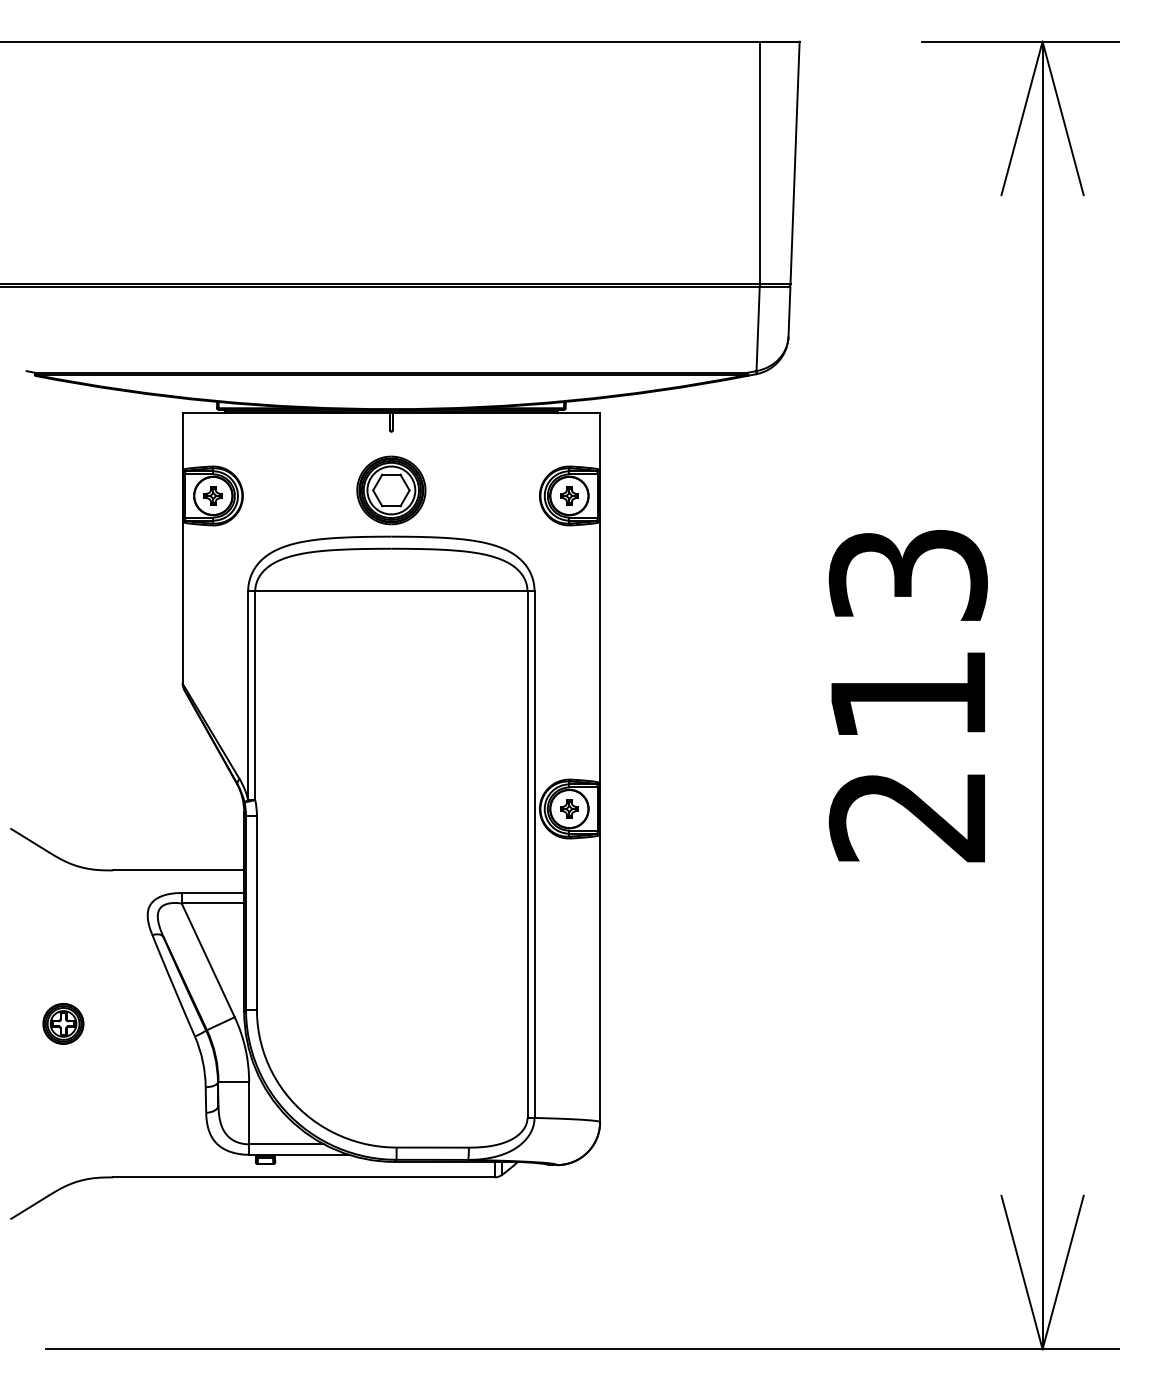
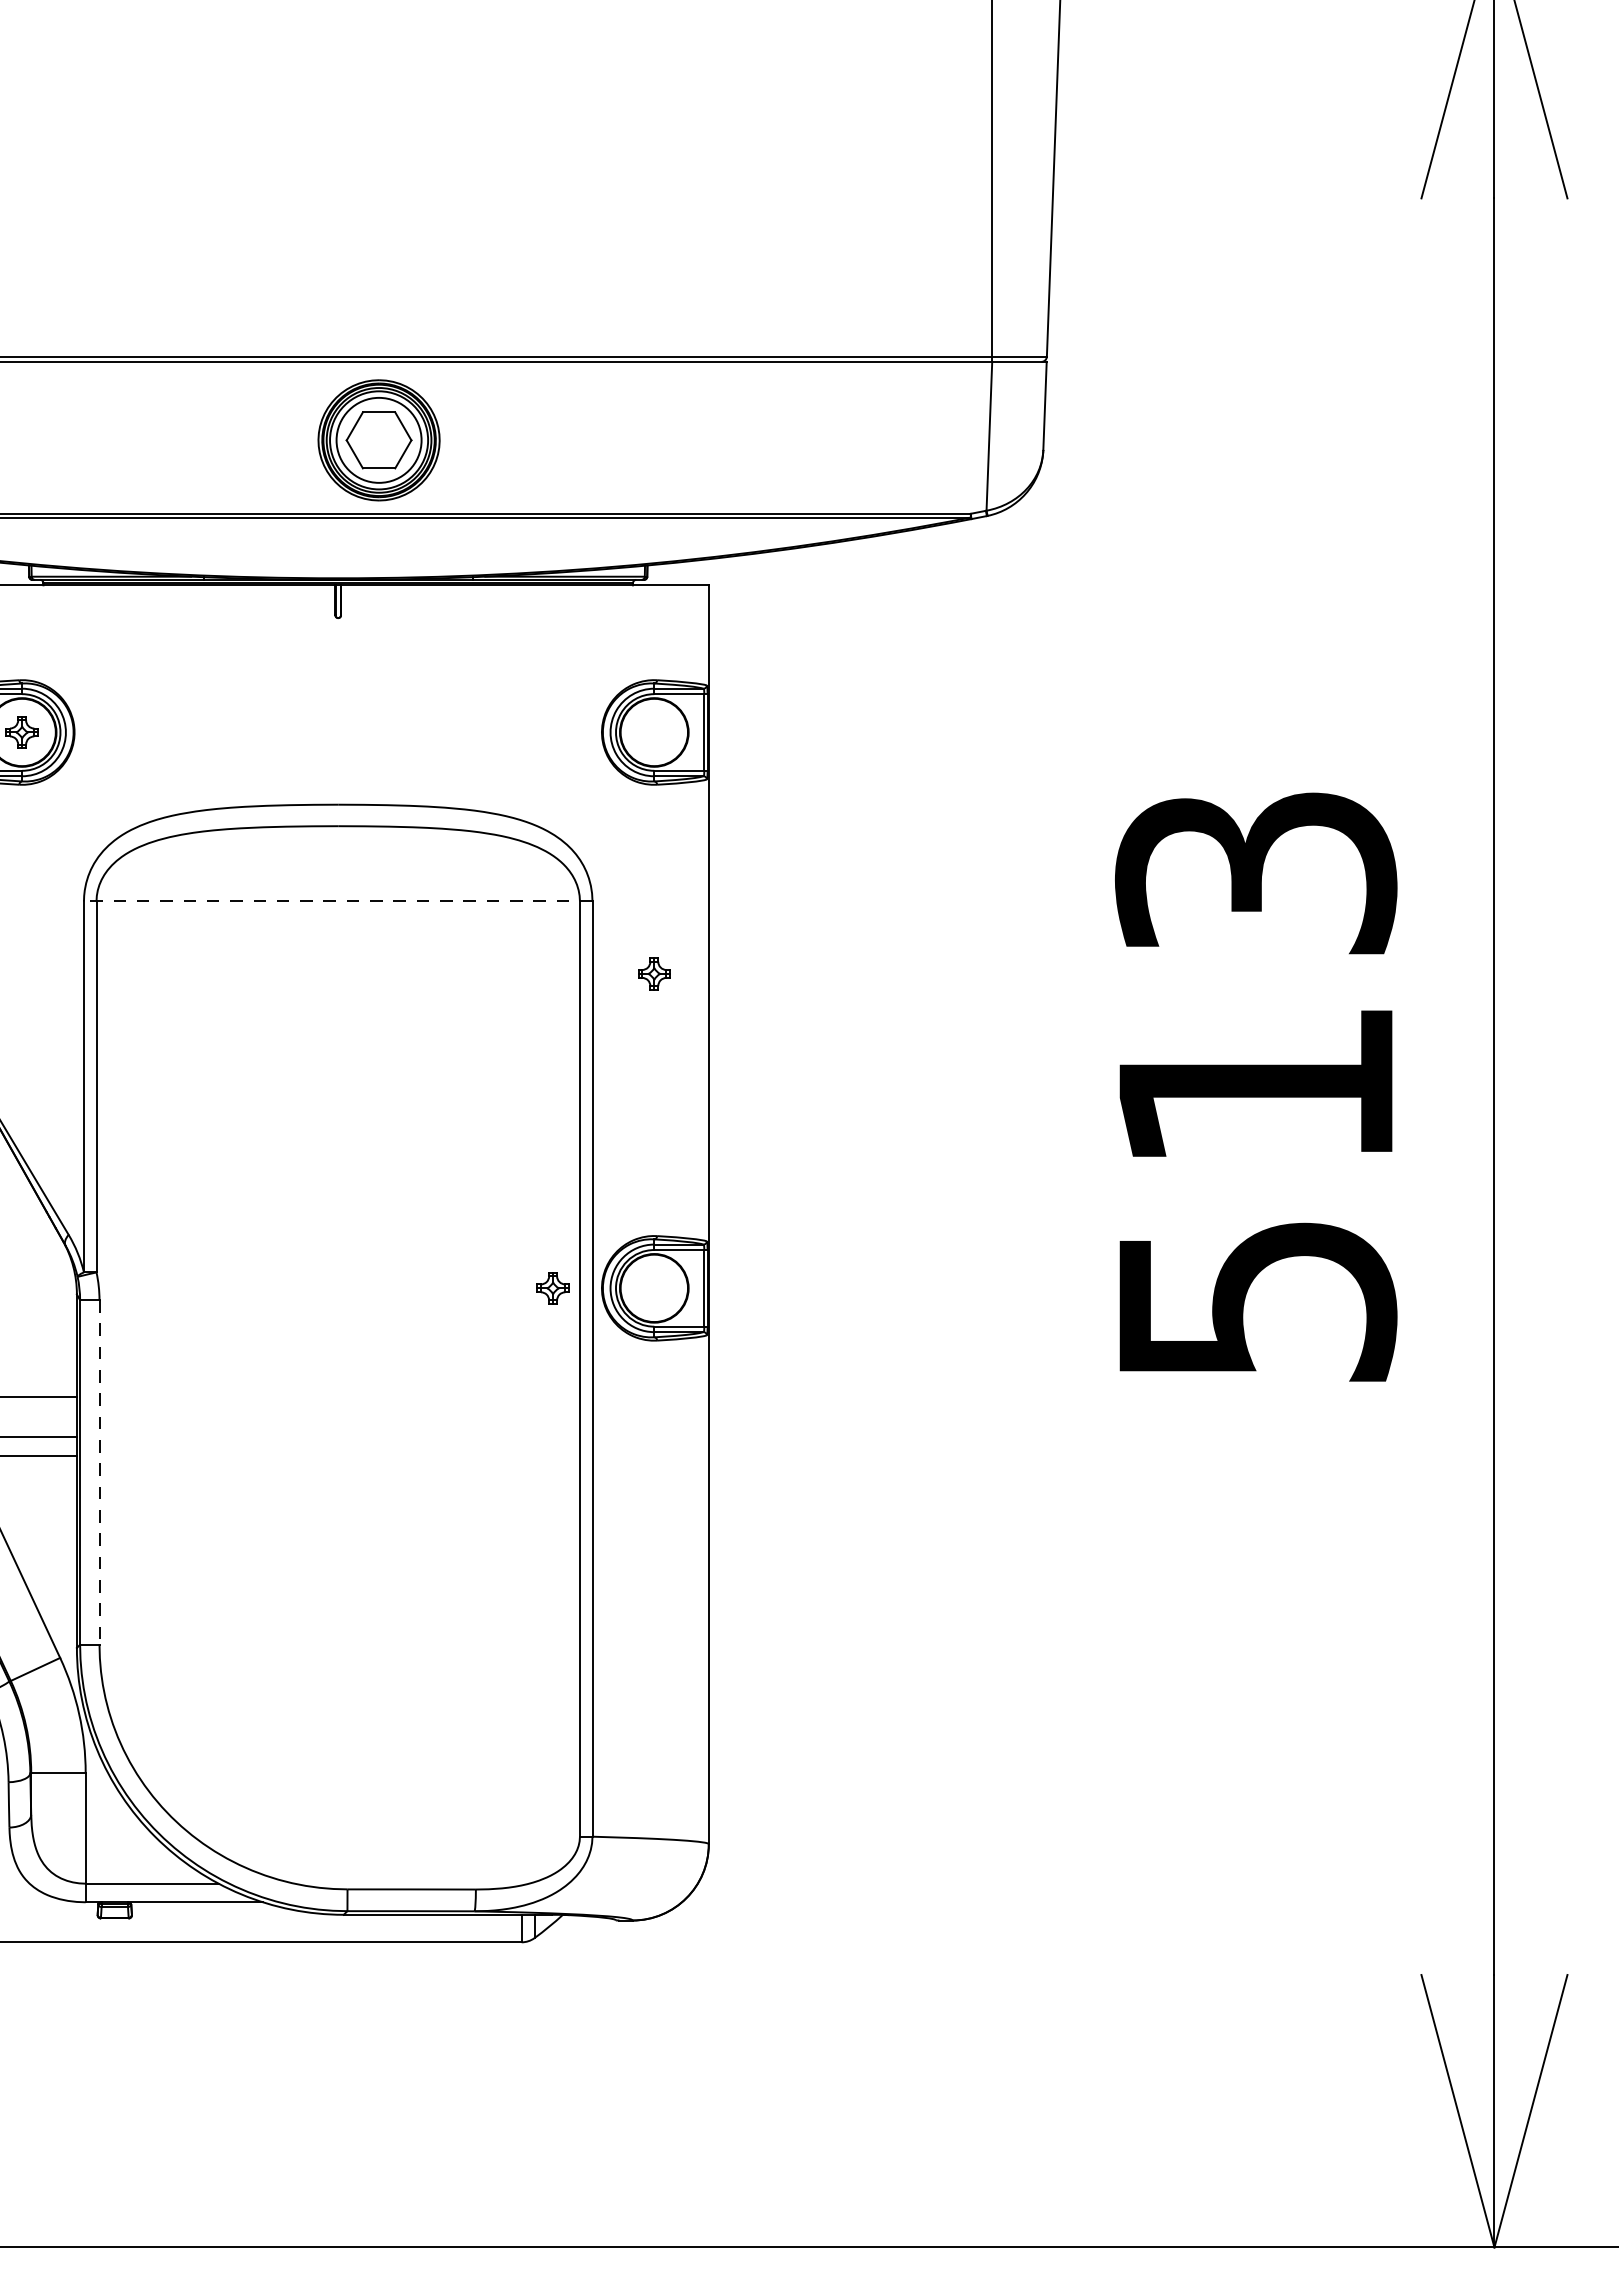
part: (391, 490) -> (379, 440), moved
part: (569, 495) -> (654, 973), moved
line: (390, 591) -> (336, 902), solid -> dashed
part: (569, 808) -> (553, 1287), moved
text: (907, 817) -> (1254, 1303), 213 -> 513
line: (256, 913) -> (98, 1473), solid -> dashed

